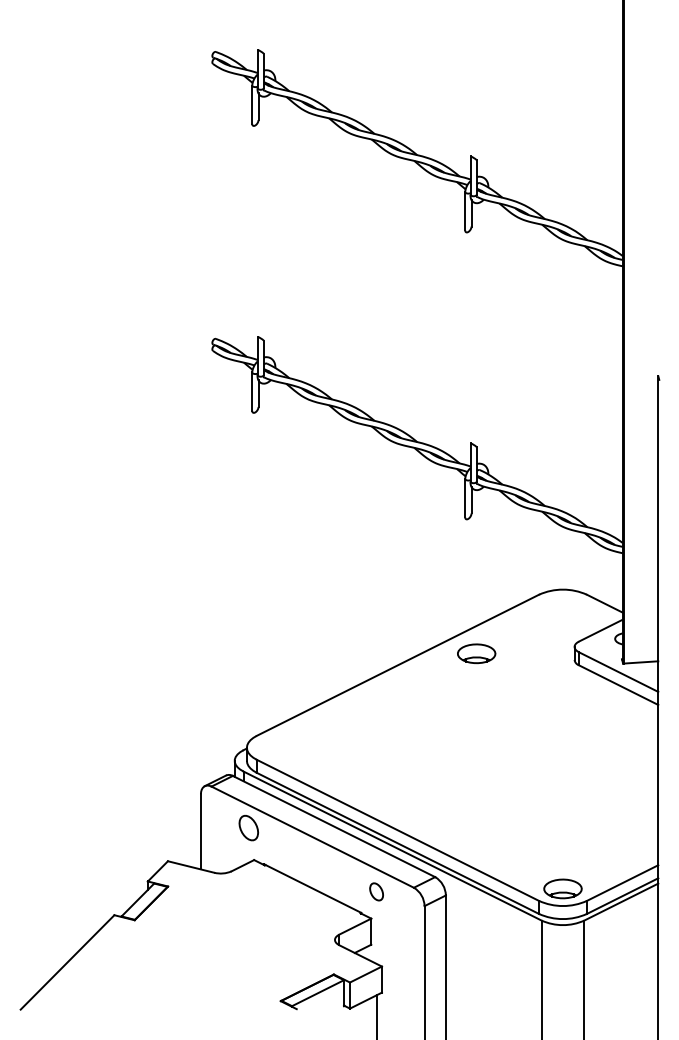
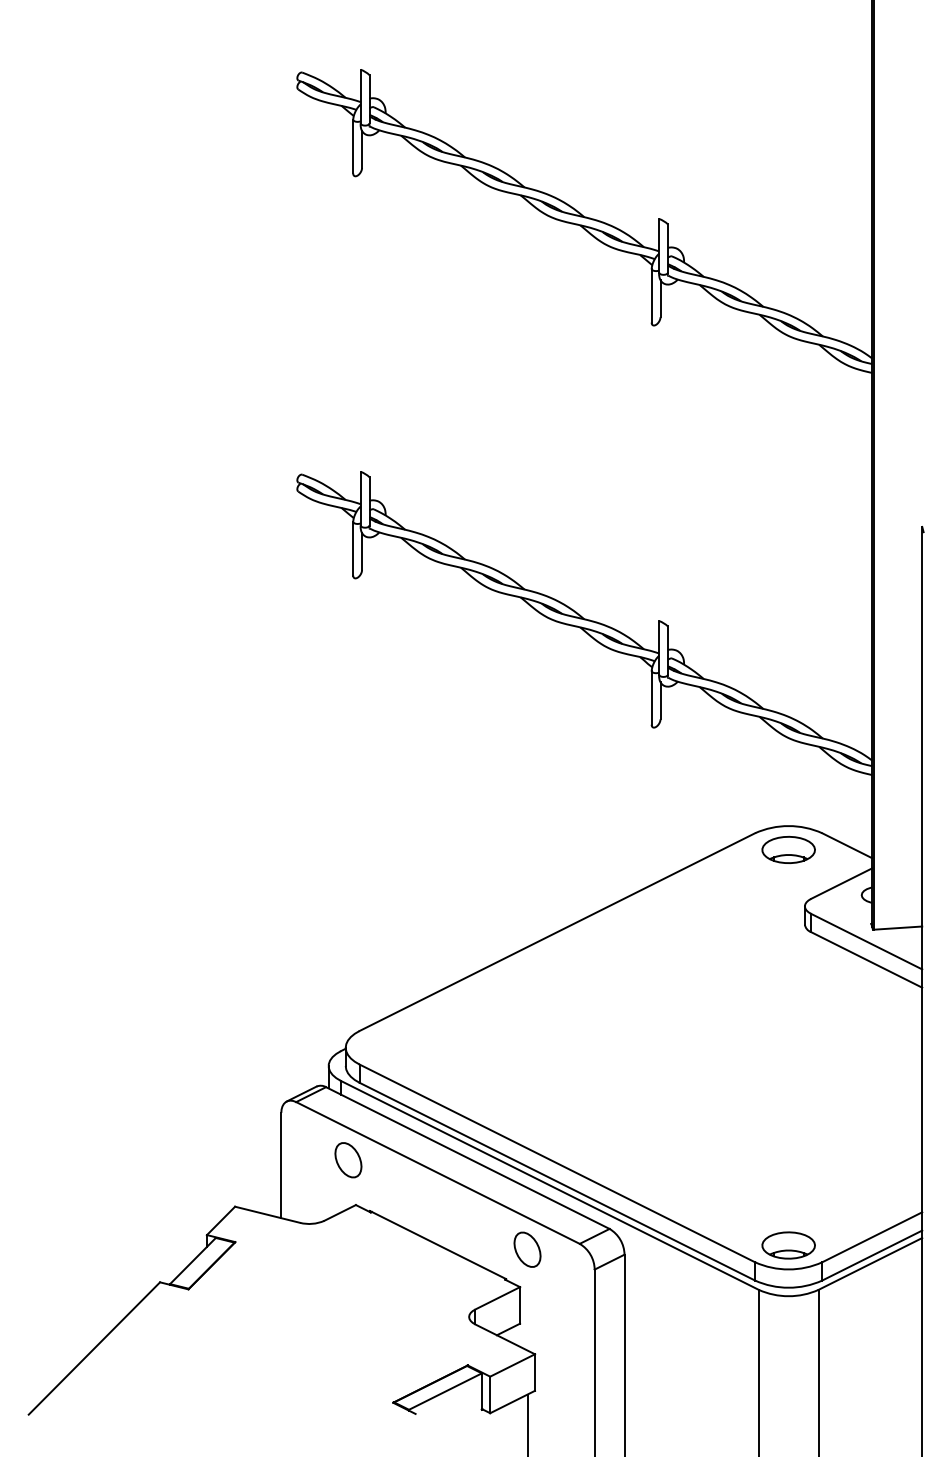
part: (476, 653) -> (788, 849), moved
part: (376, 891) -> (527, 1249), size x1.43

